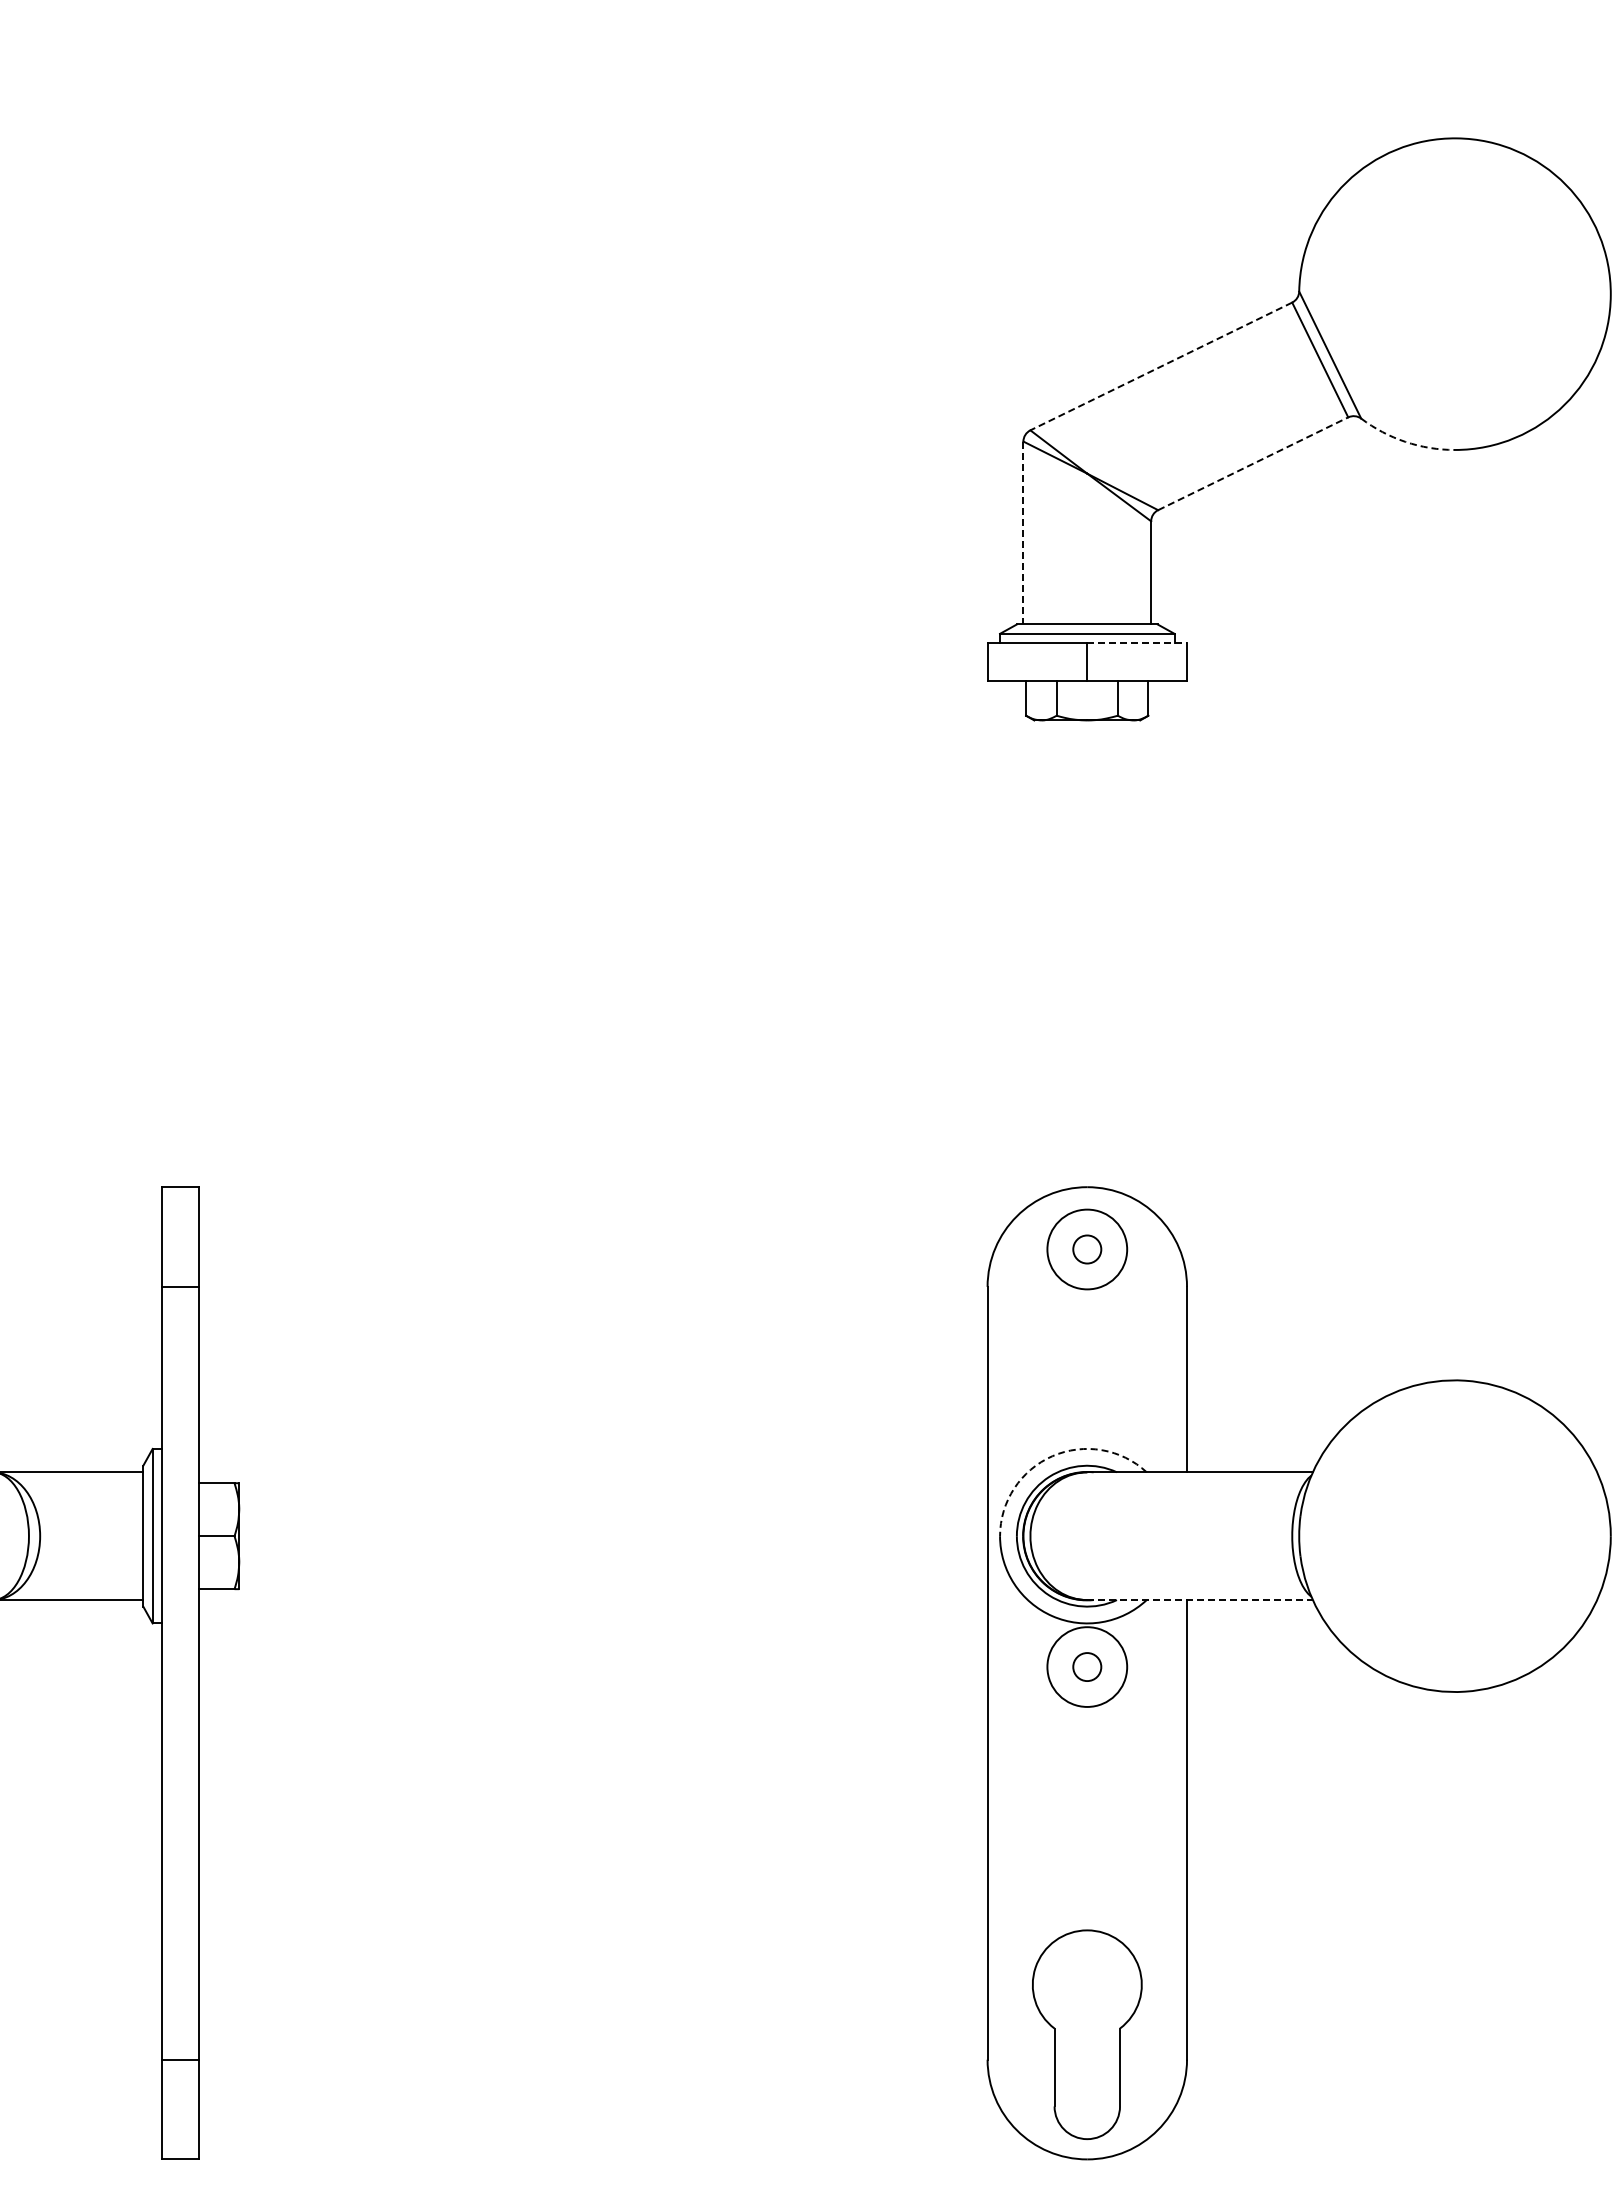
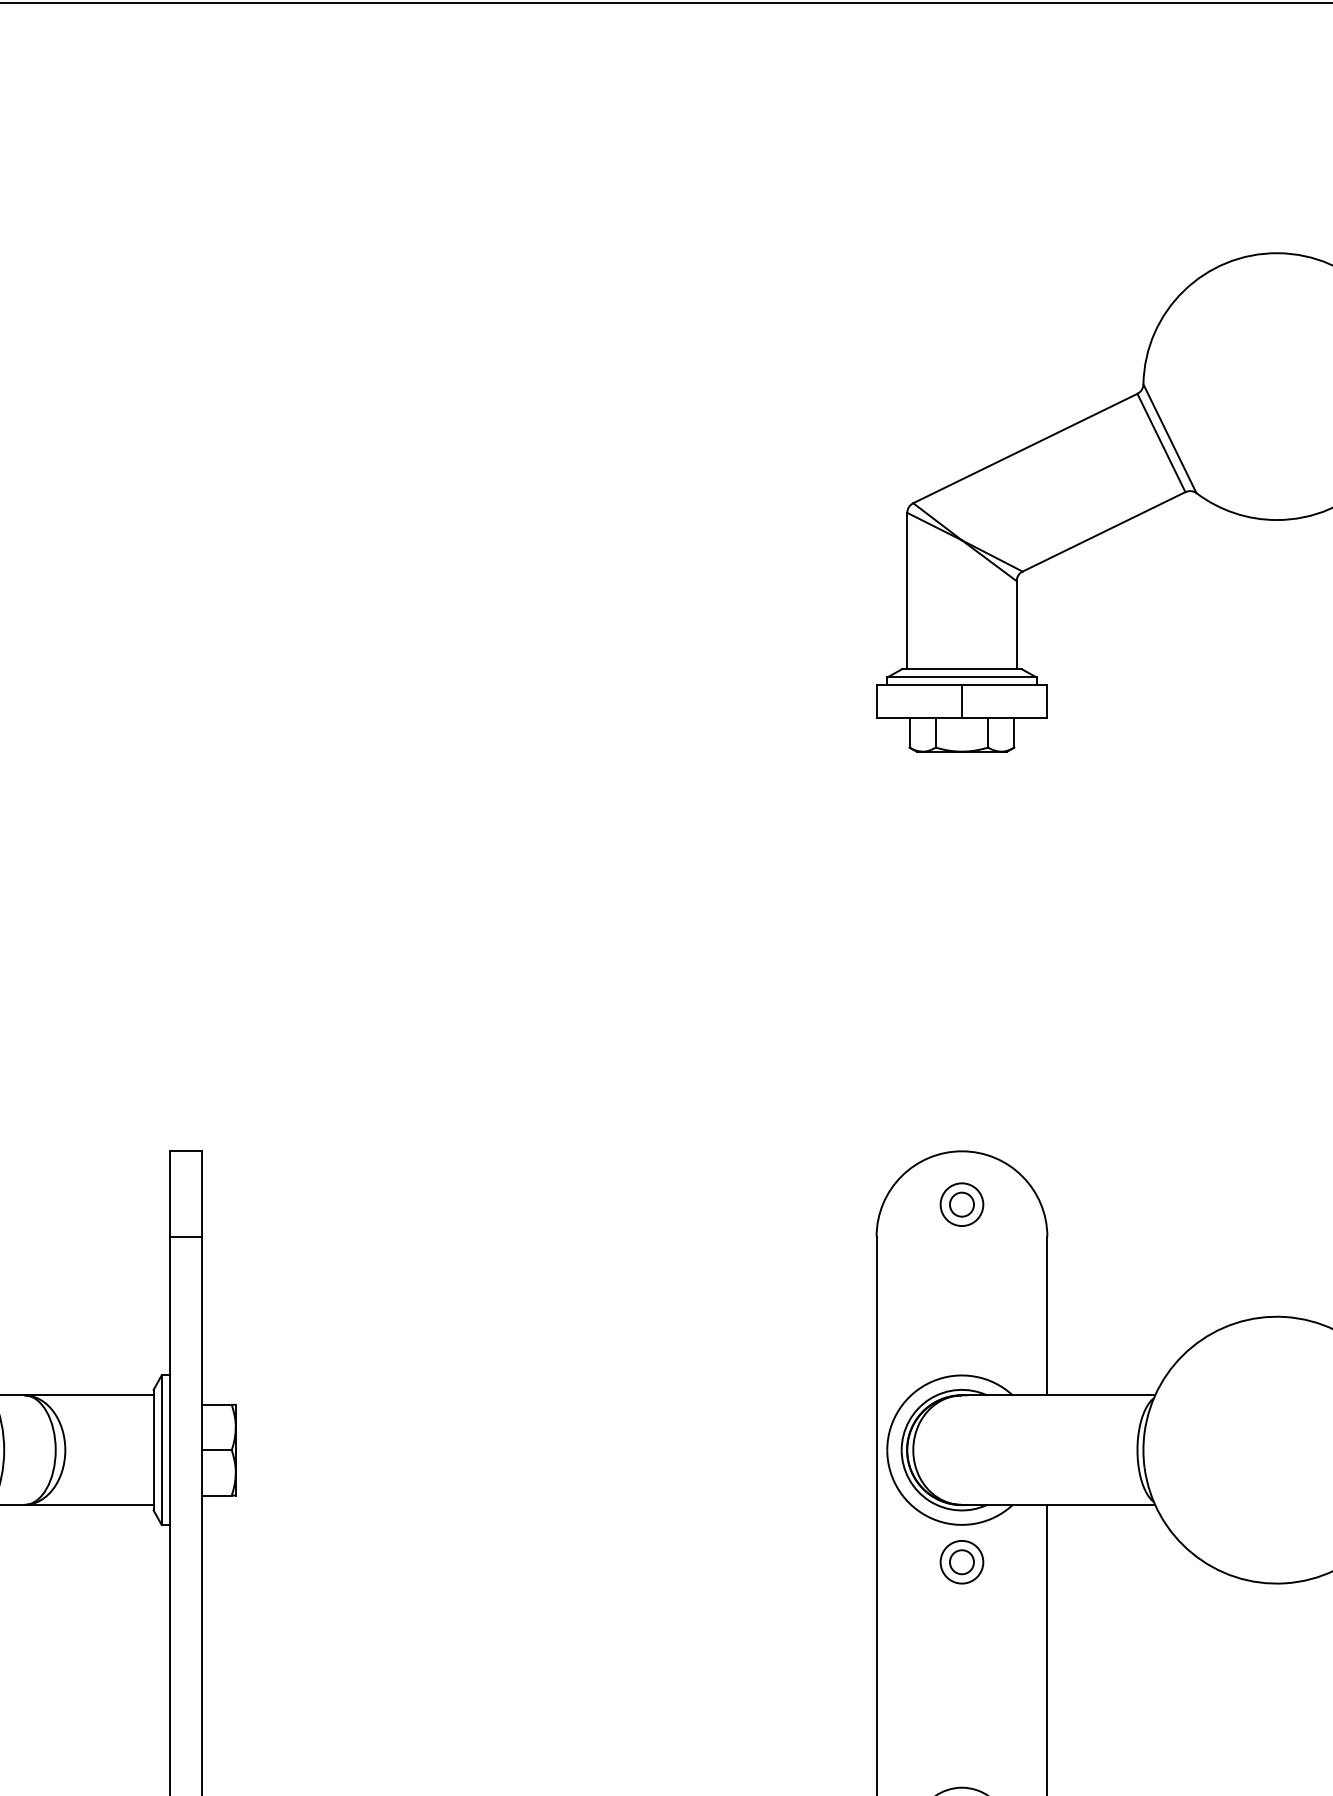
line: (1161, 366) -> (1025, 448), dashed -> solid
arc: (1405, 441) -> (1234, 512), dashed -> solid
line: (1253, 463) -> (1104, 531), dashed -> solid
line: (1023, 533) -> (907, 591), dashed -> solid
line: (1137, 643) -> (1004, 685), dashed -> solid
circle: (1087, 1249) -> (962, 1204), size x0.62
arc: (1052, 1456) -> (932, 1381), dashed -> solid
line: (1200, 1600) -> (1058, 1505), dashed -> solid
circle: (1087, 1667) -> (962, 1562), size x0.62

